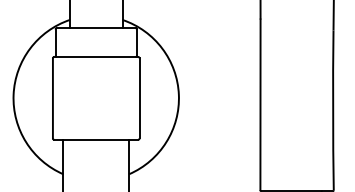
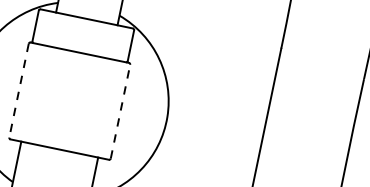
line: (139, 97) -> (120, 110), solid -> dashed
line: (52, 98) -> (18, 90), solid -> dashed

